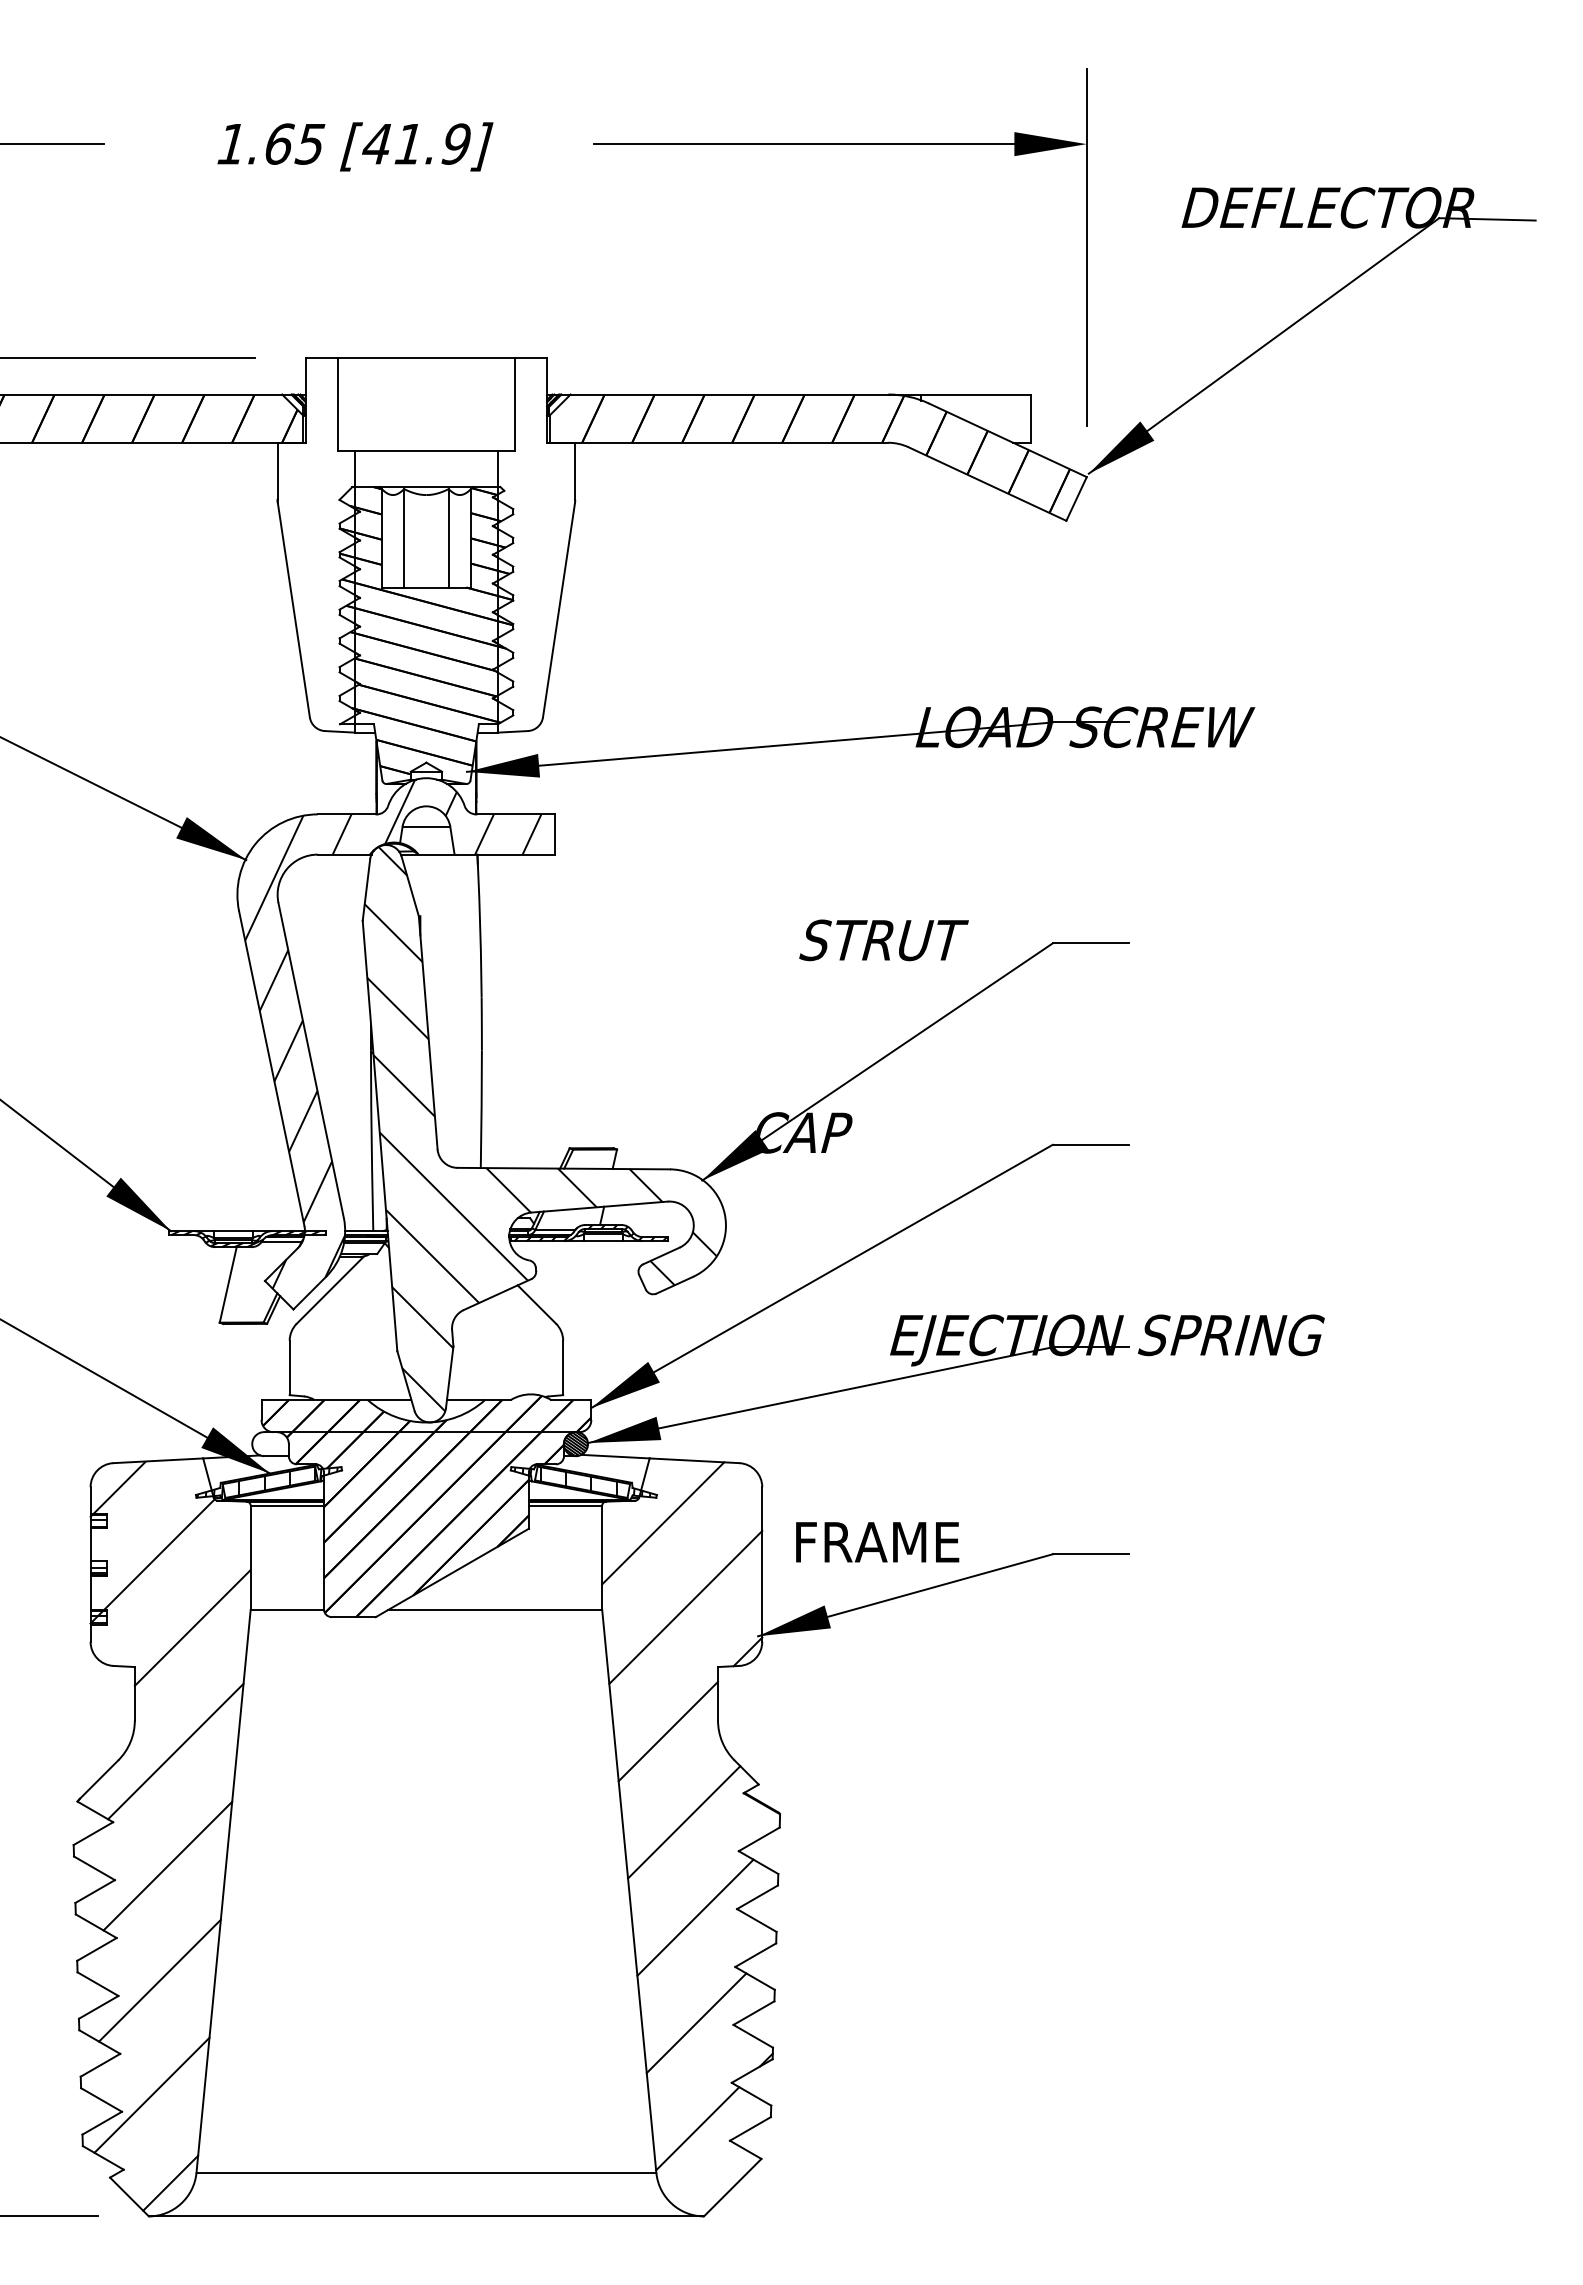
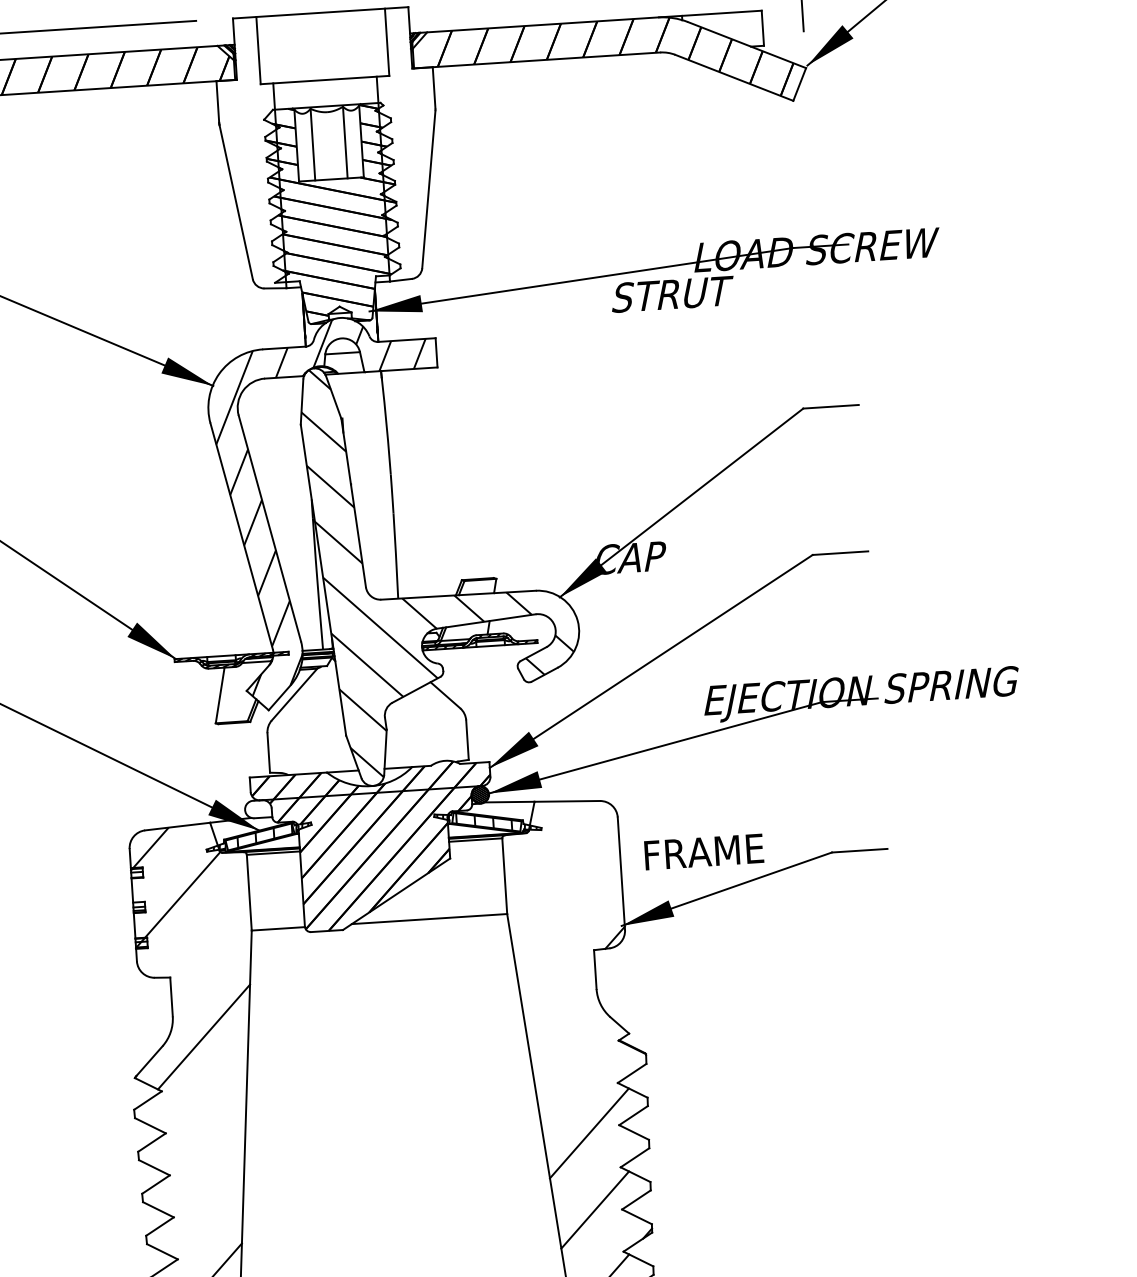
text: (883, 940) -> (672, 294), moved
line: (663, 1523) -> (547, 848), removed
line: (685, 1606) -> (567, 907), removed
line: (192, 1627) -> (210, 946), removed
line: (668, 1731) -> (561, 999), removed
line: (684, 1822) -> (577, 1064), removed
line: (167, 1865) -> (203, 1120), removed
line: (159, 1980) -> (202, 1204), removed

